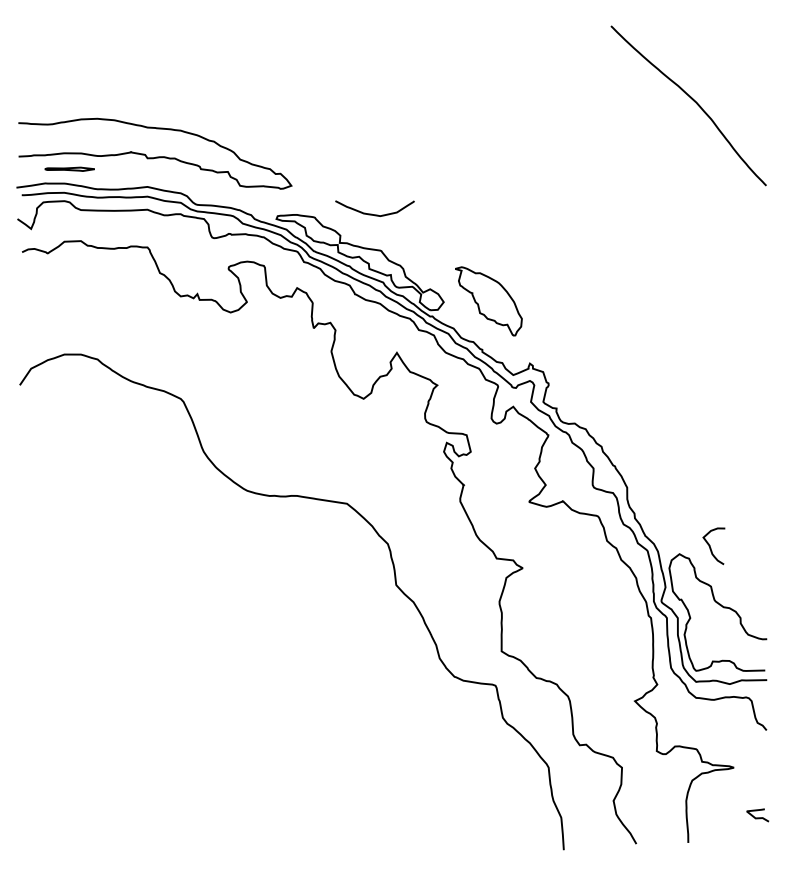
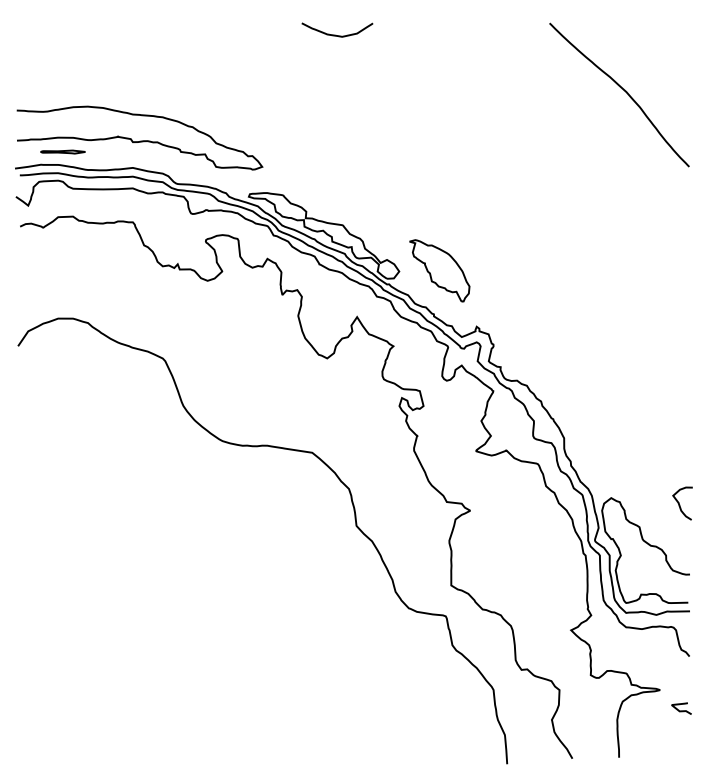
curve: (372, 213) -> (335, 34), moved
curve: (711, 547) -> (680, 504), moved
curve: (757, 817) -> (681, 710), moved

